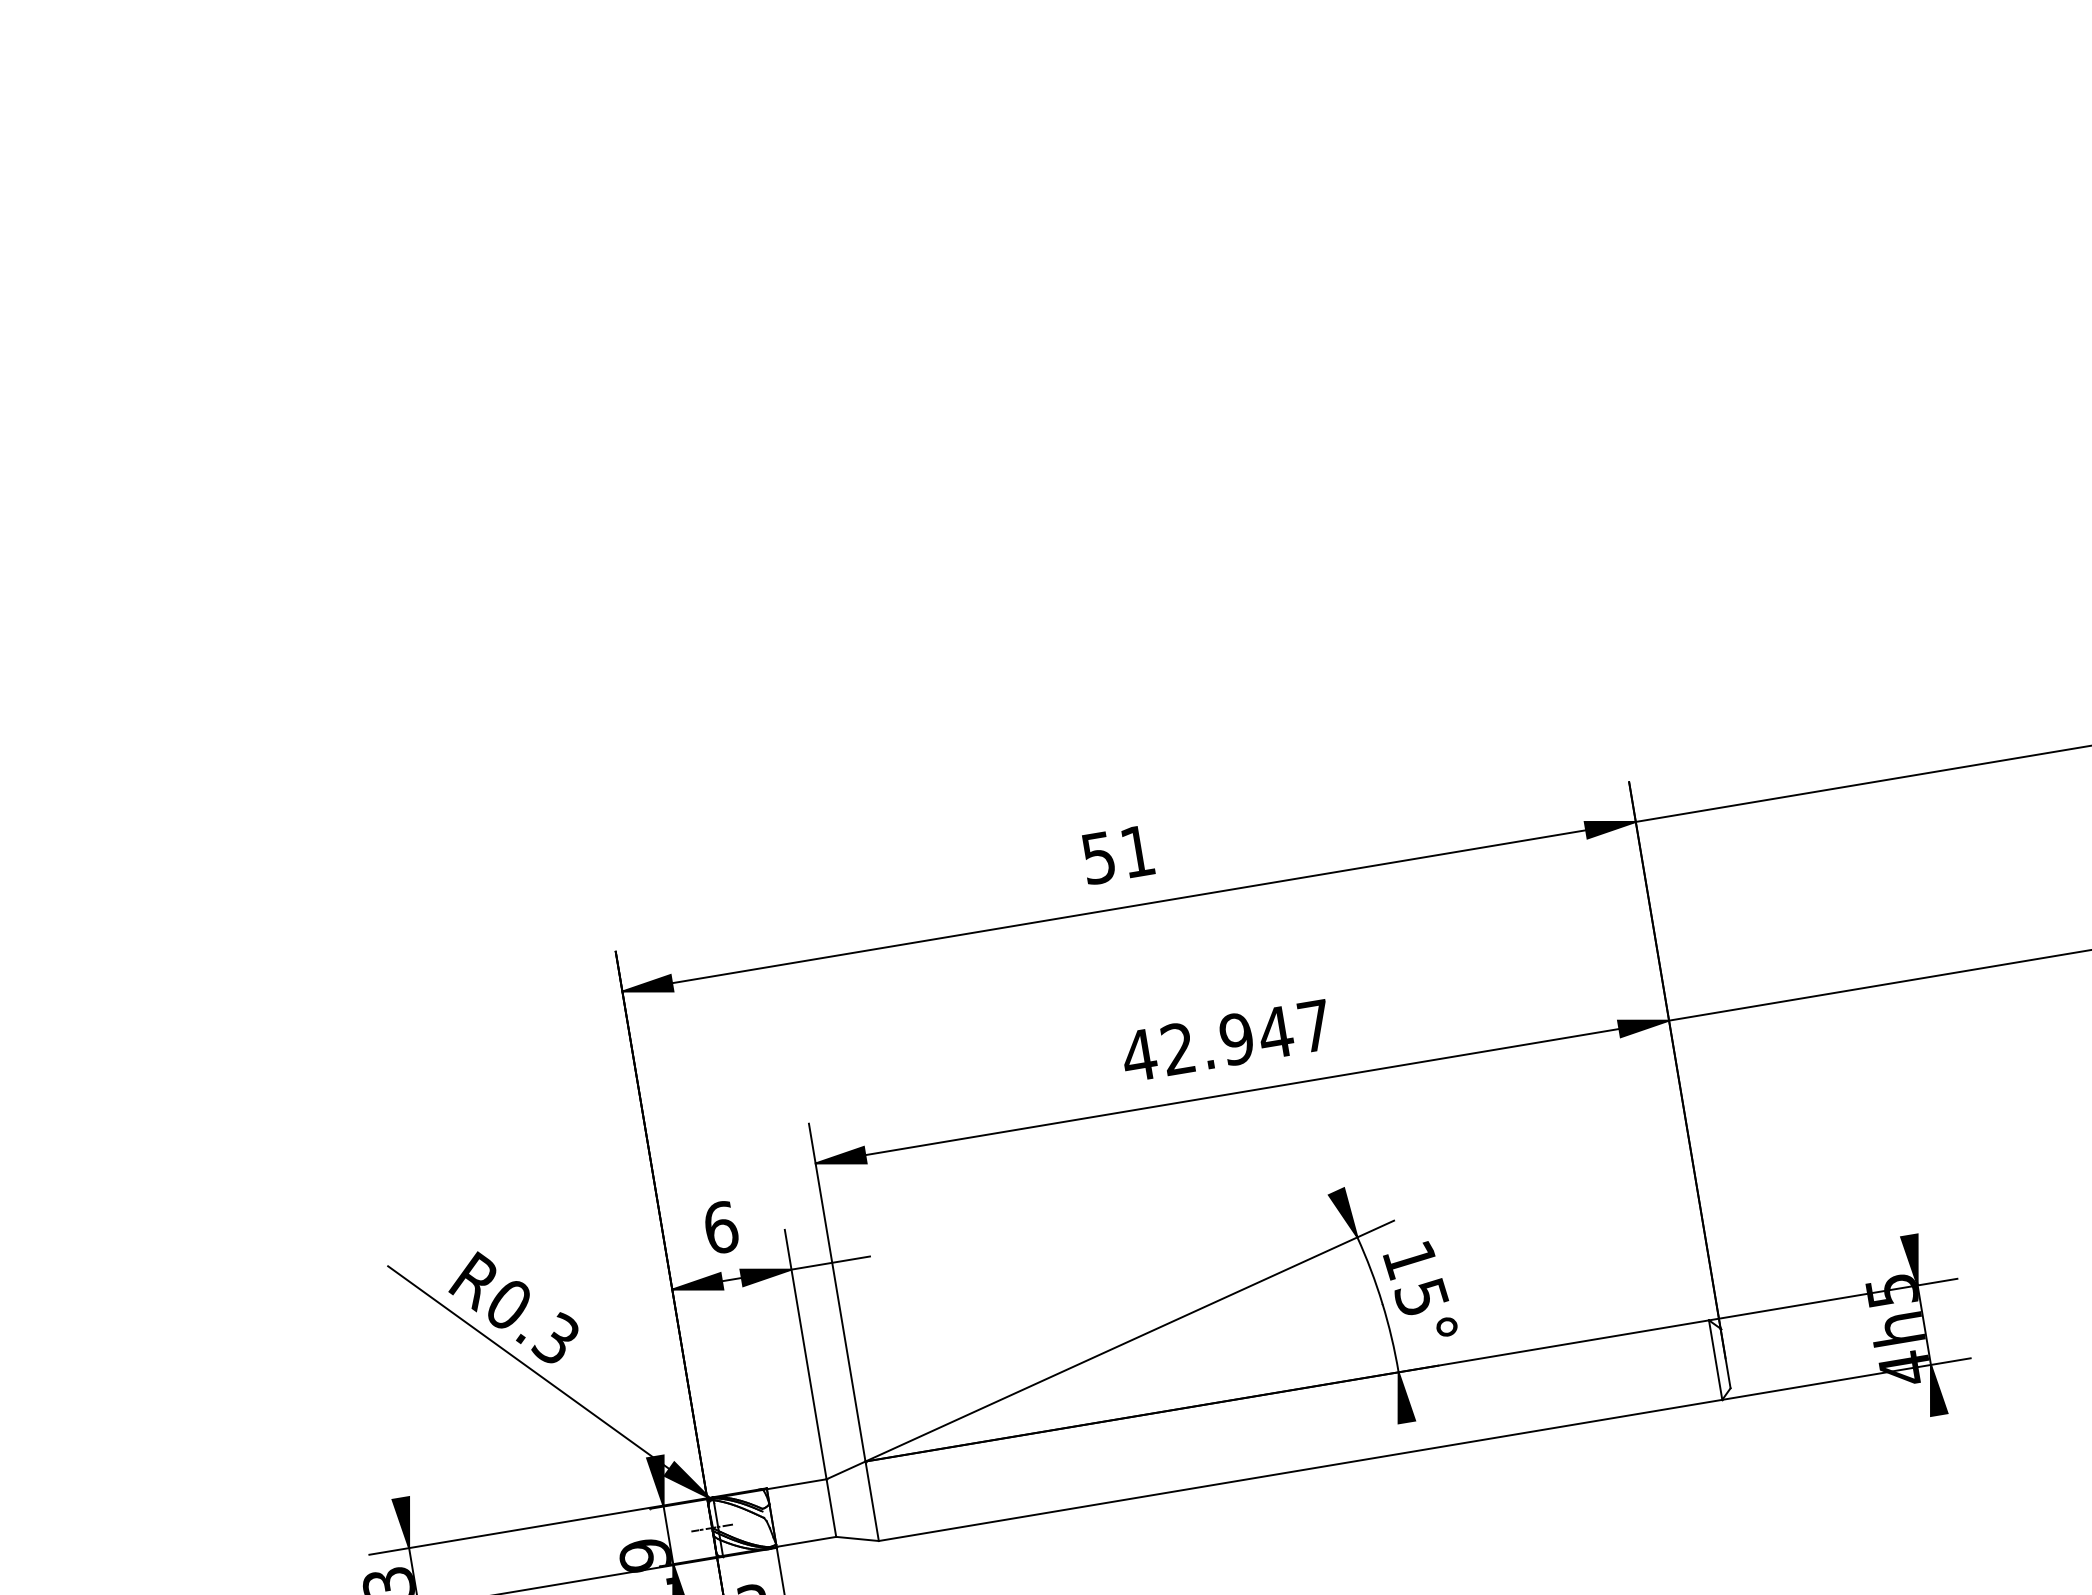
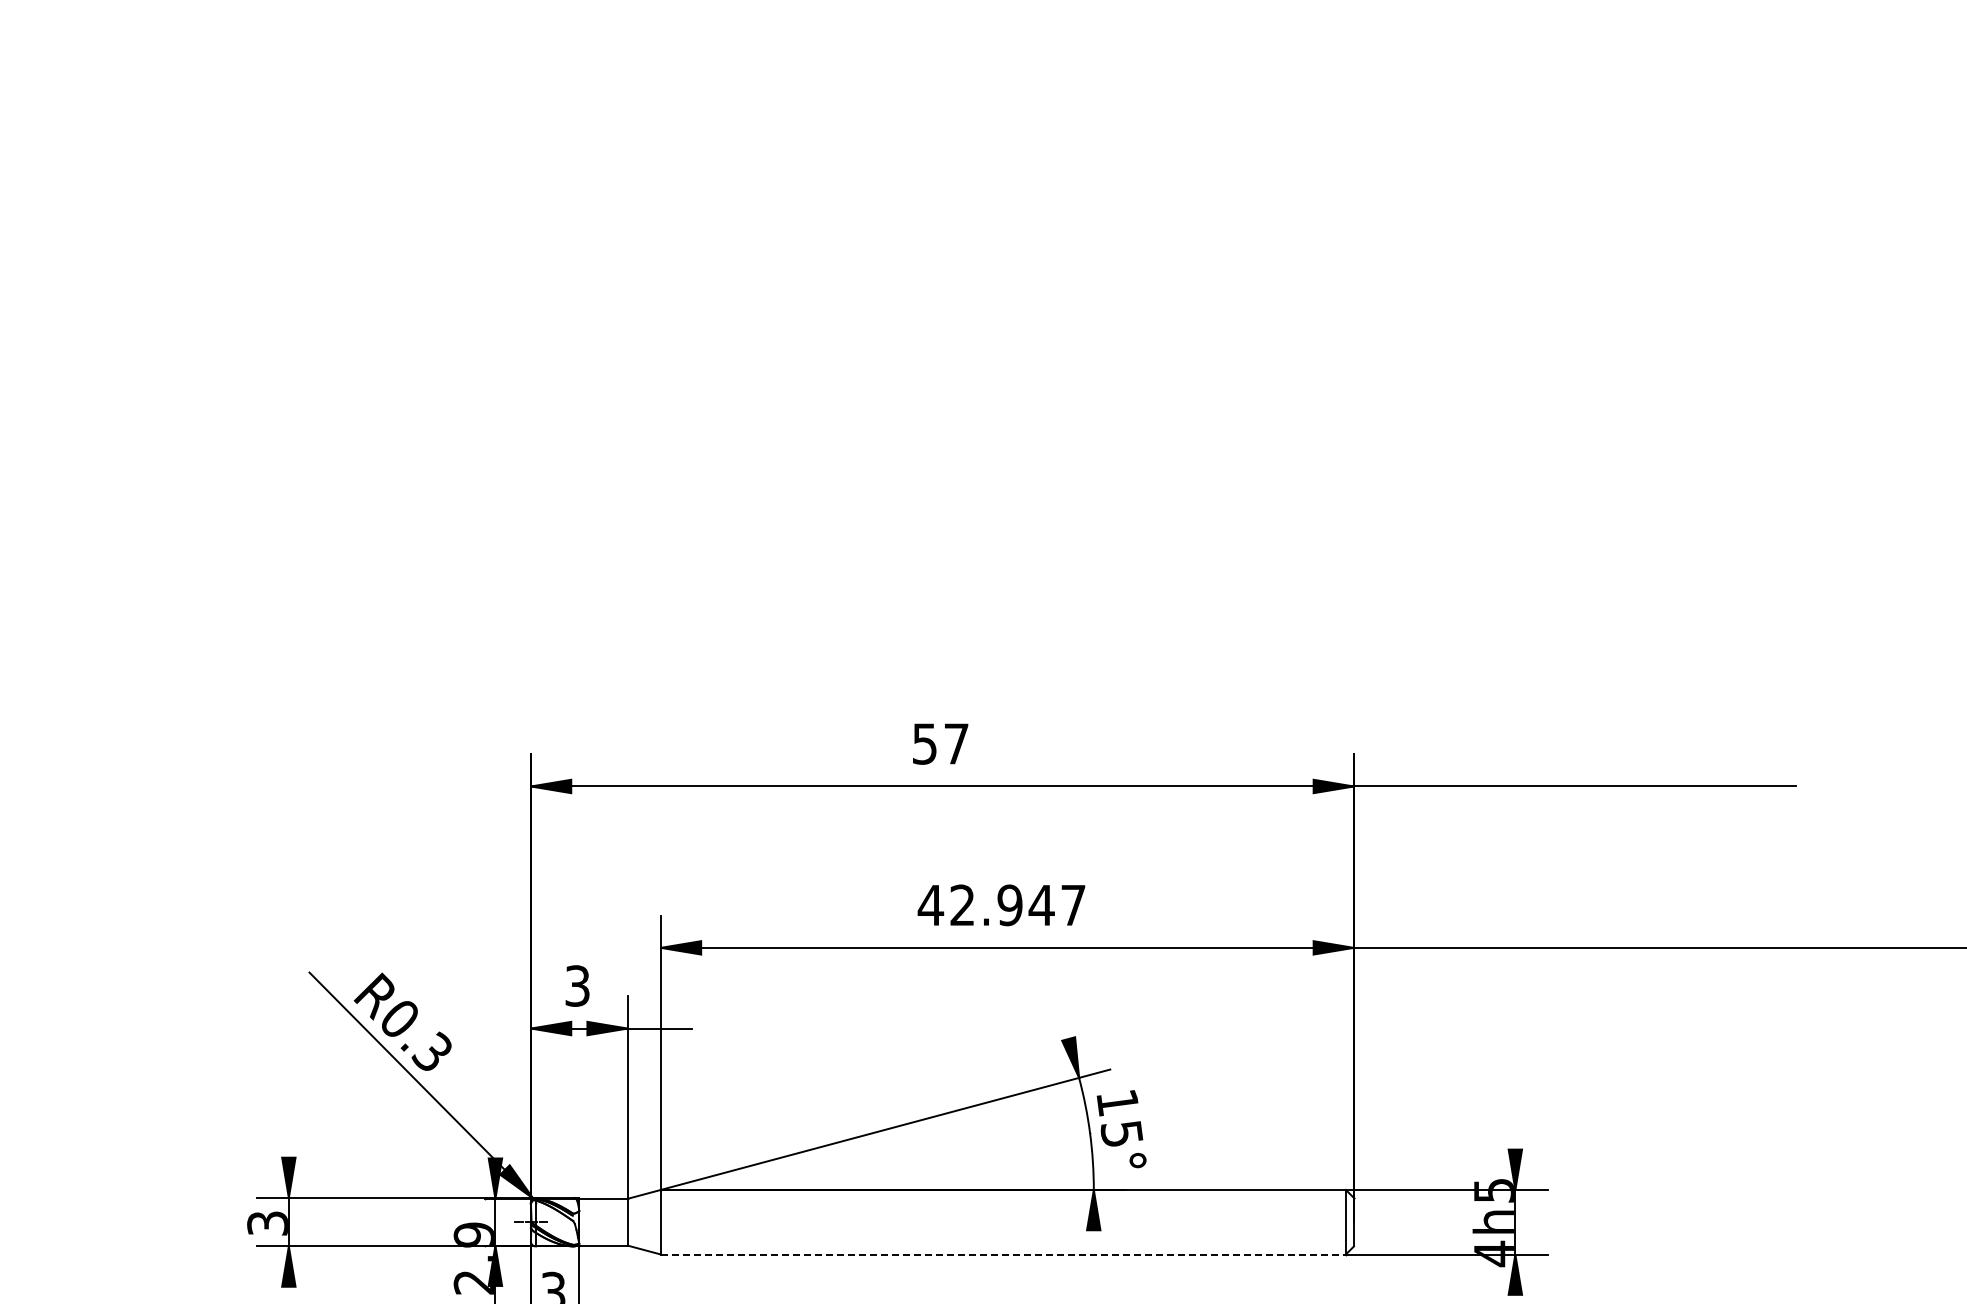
text: (1137, 850) -> (956, 743), 51 -> 57
text: (720, 1226) -> (577, 985), 6 -> 3
line: (1300, 1470) -> (1003, 1254), solid -> dashed

